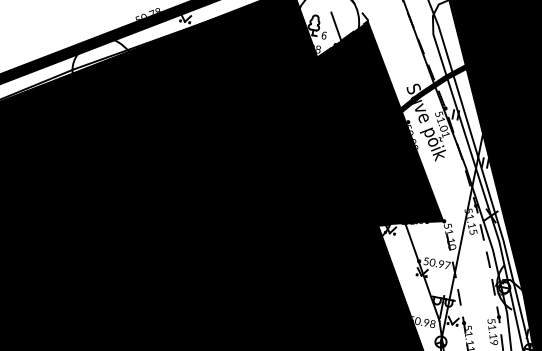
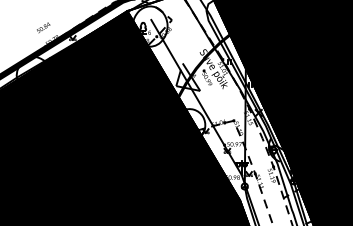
fill: (376, 124) -> (187, 75), removed
fill: (378, 126) -> (188, 76), removed

